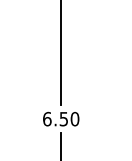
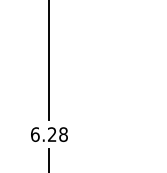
text: (69, 119) -> (57, 134), 6.50 -> 6.28

